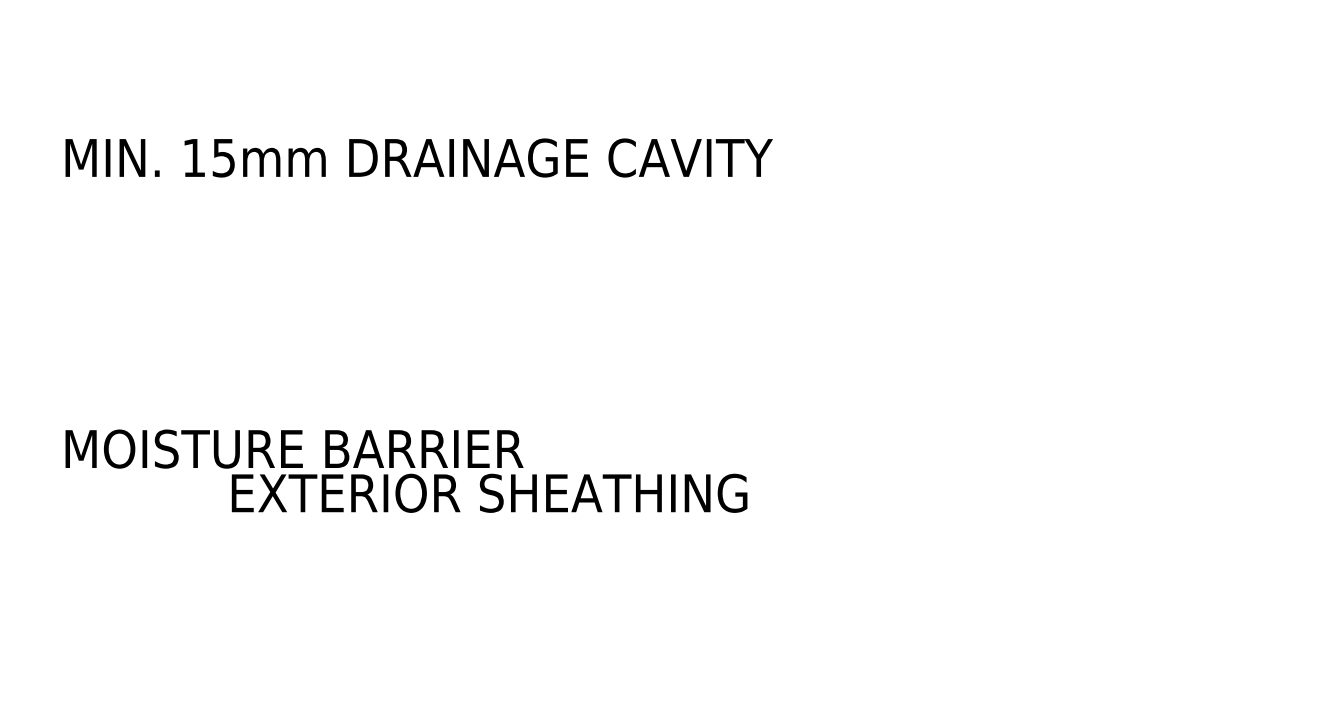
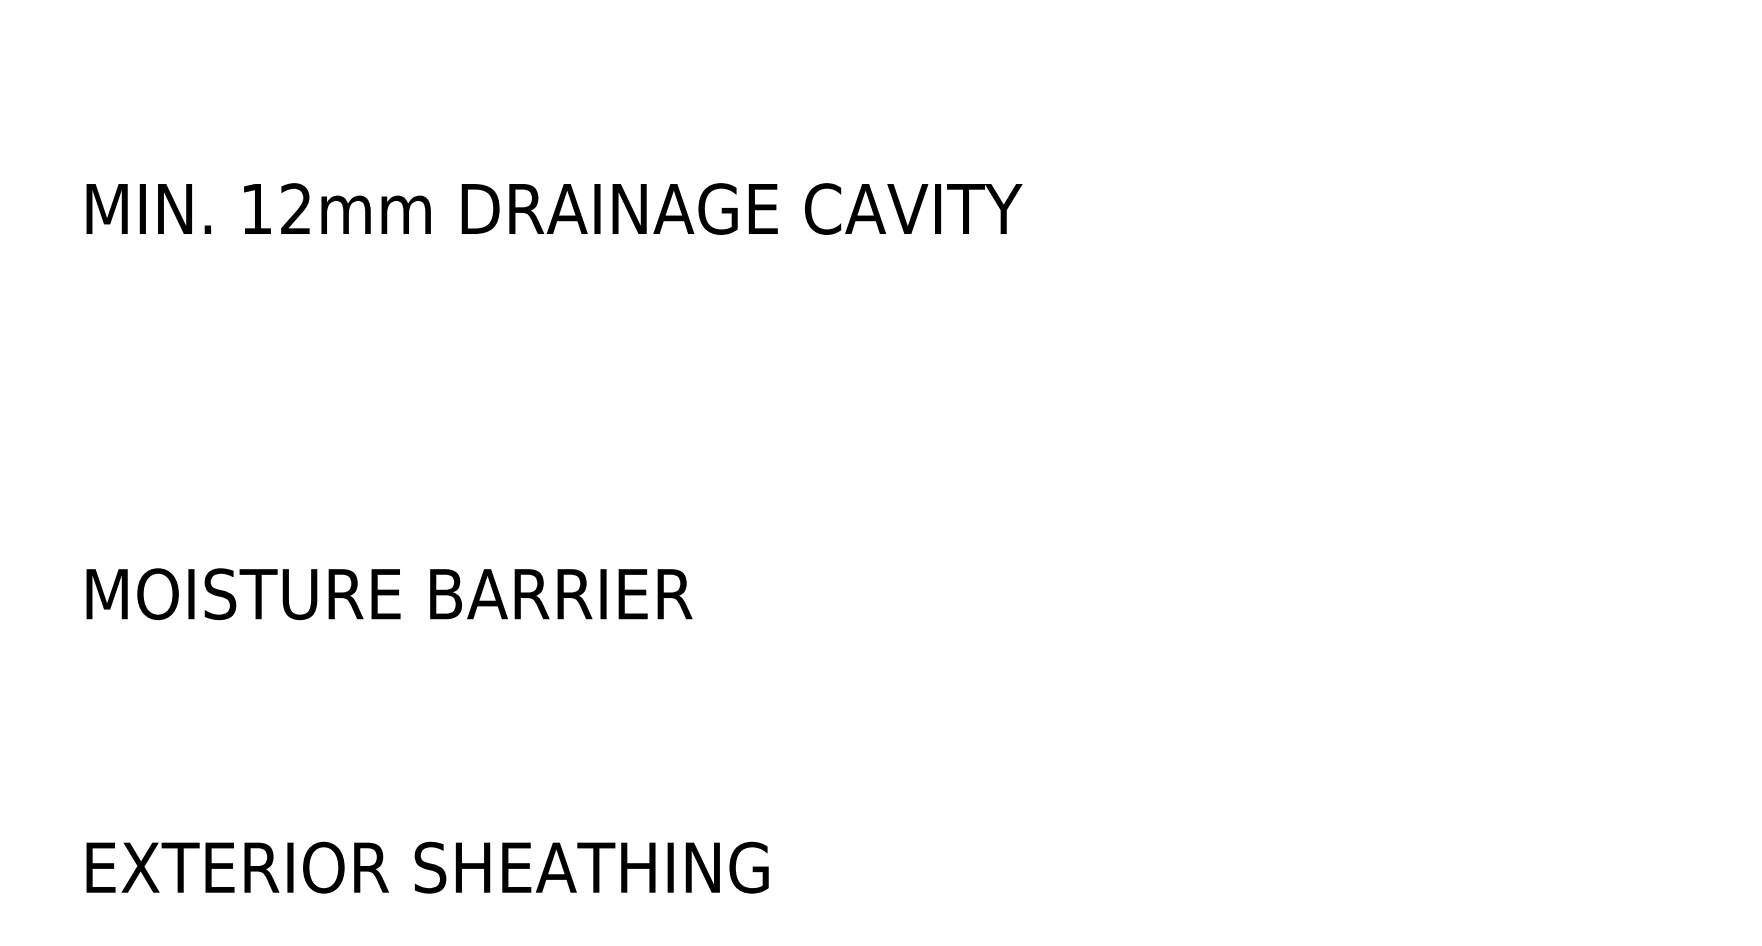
text: (223, 157) -> (295, 208), 15mm -> 12mm
text: (489, 493) -> (427, 867), moved

